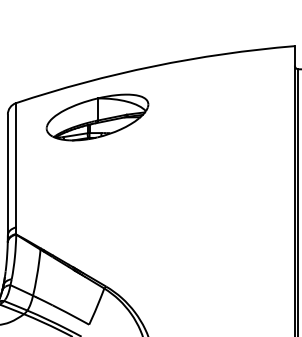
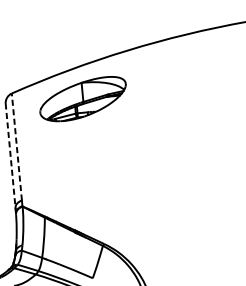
line: (16, 164) -> (17, 146), solid -> dashed
line: (7, 178) -> (10, 159), solid -> dashed

